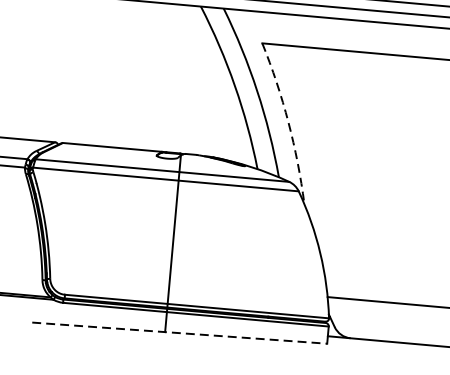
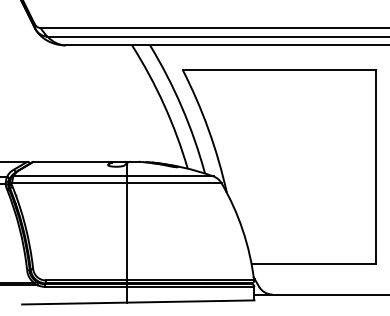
arc: (288, 121) -> (208, 129), dashed -> solid
line: (179, 333) -> (138, 302), dashed -> solid

